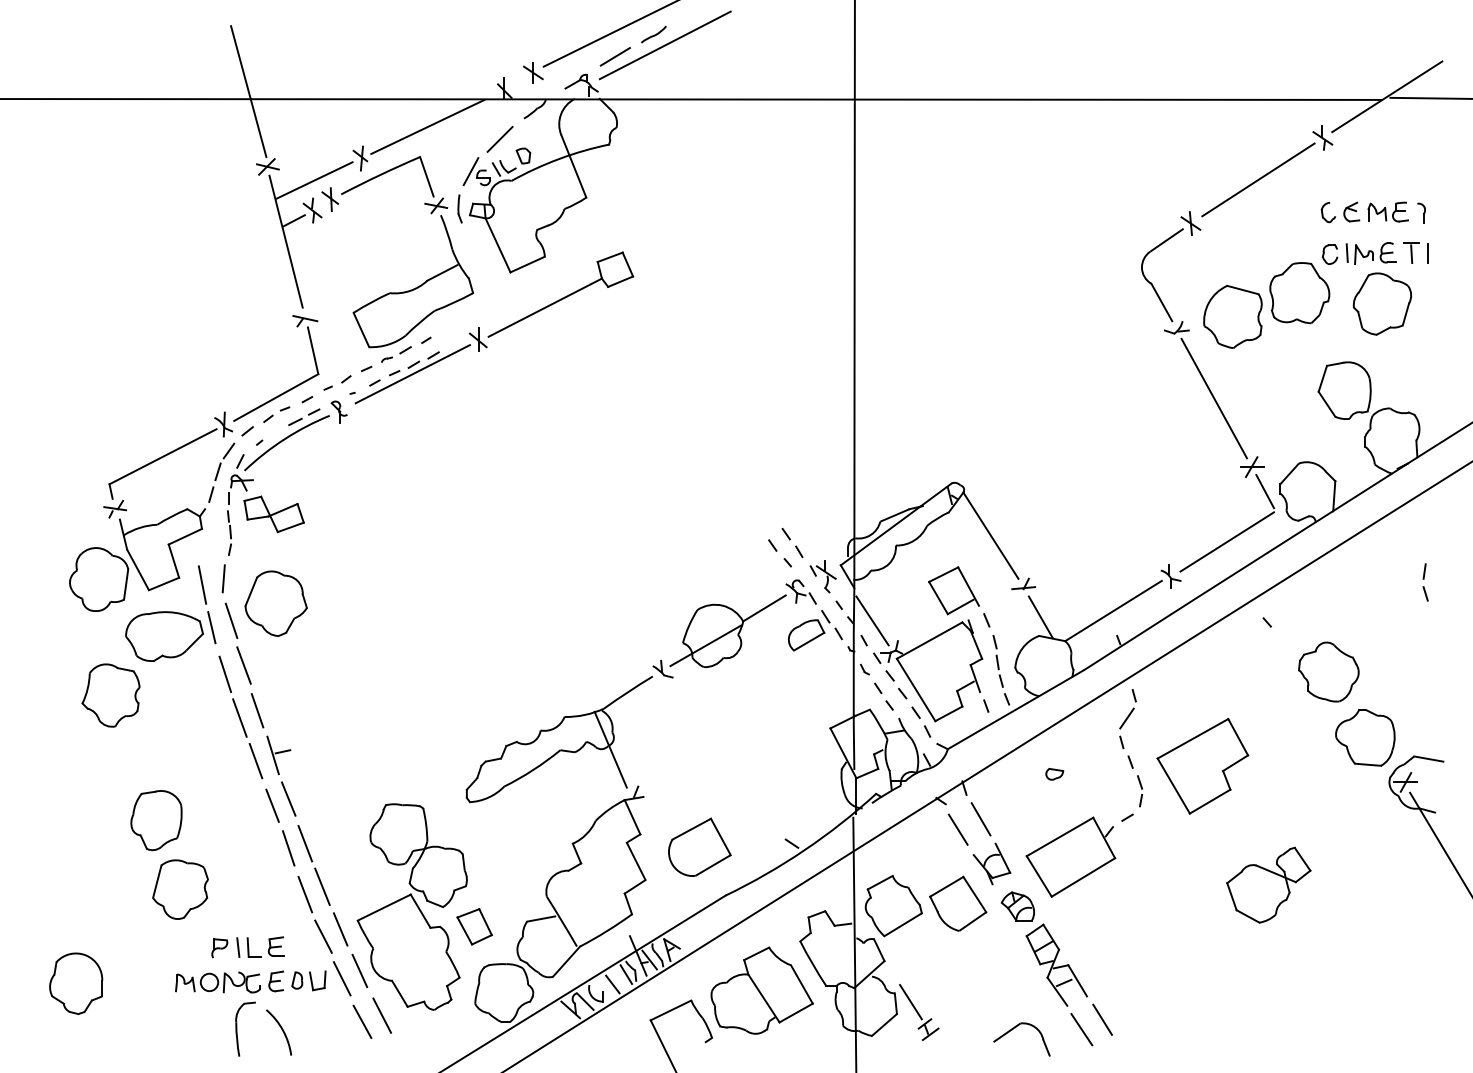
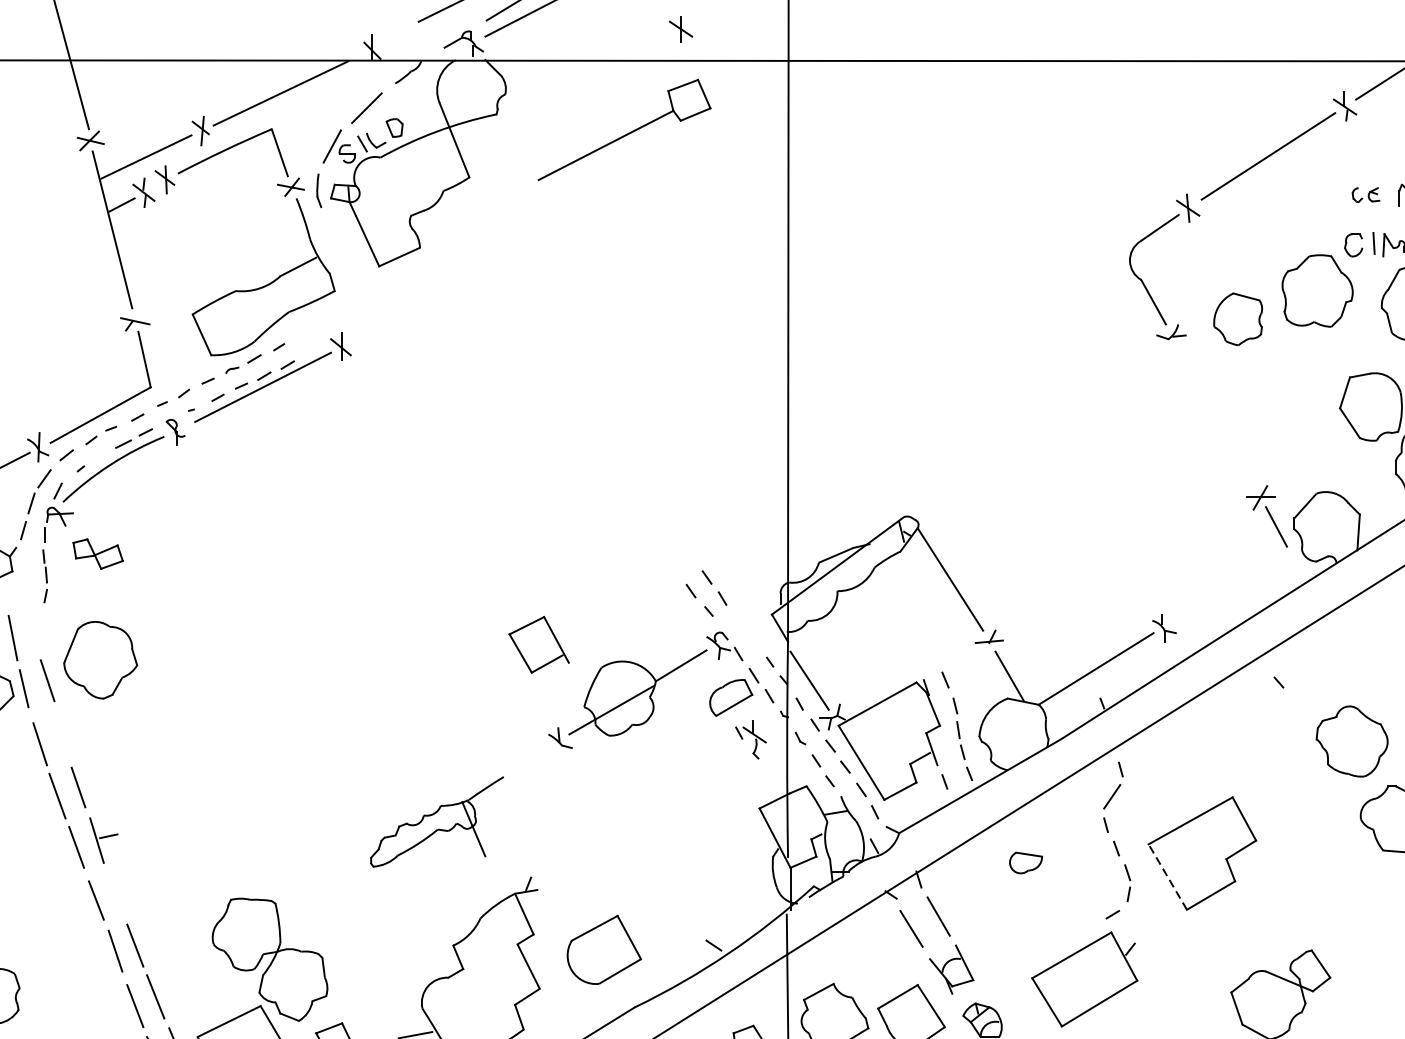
part: (533, 72) -> (681, 28), moved
part: (1340, 212) -> (1366, 195), size x0.6
part: (560, 294) -> (624, 129), moved
part: (1232, 316) -> (1237, 318), size x0.7
line: (1214, 398) -> (1216, 416), removed
part: (273, 514) -> (97, 554), size x0.7
line: (1227, 541) -> (1231, 586), removed
part: (822, 576) -> (750, 739), moved
line: (223, 578) -> (38, 630), removed
part: (953, 590) -> (538, 644), moved
line: (243, 665) -> (61, 733), removed
part: (558, 739) -> (436, 821), size x0.6
part: (1054, 774) -> (1025, 863), size x1.6
line: (1173, 786) -> (1167, 877), solid -> dashed
line: (288, 798) -> (115, 891), removed
part: (1070, 856) -> (1084, 978), moved

